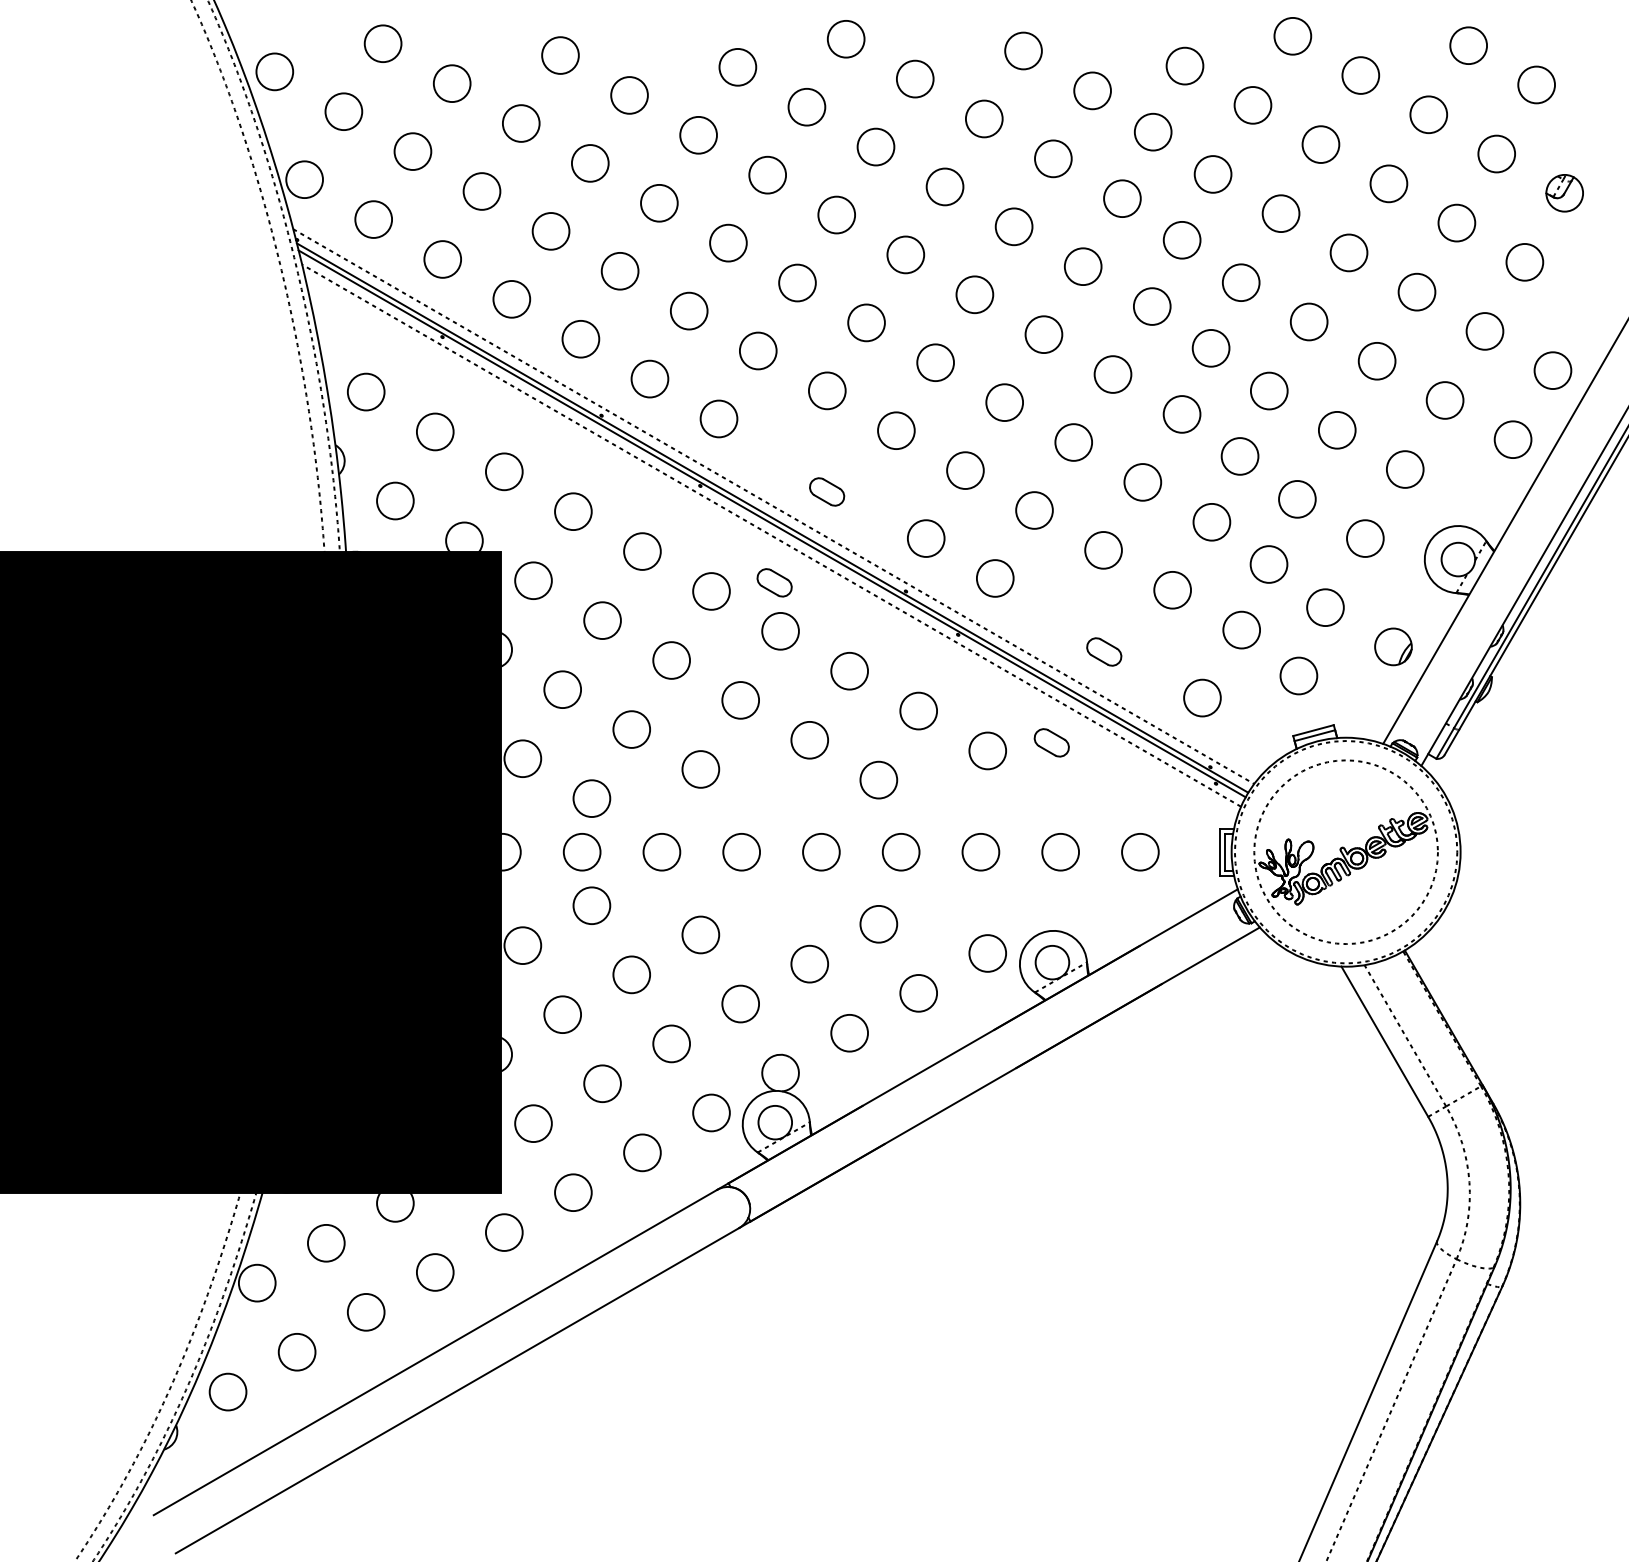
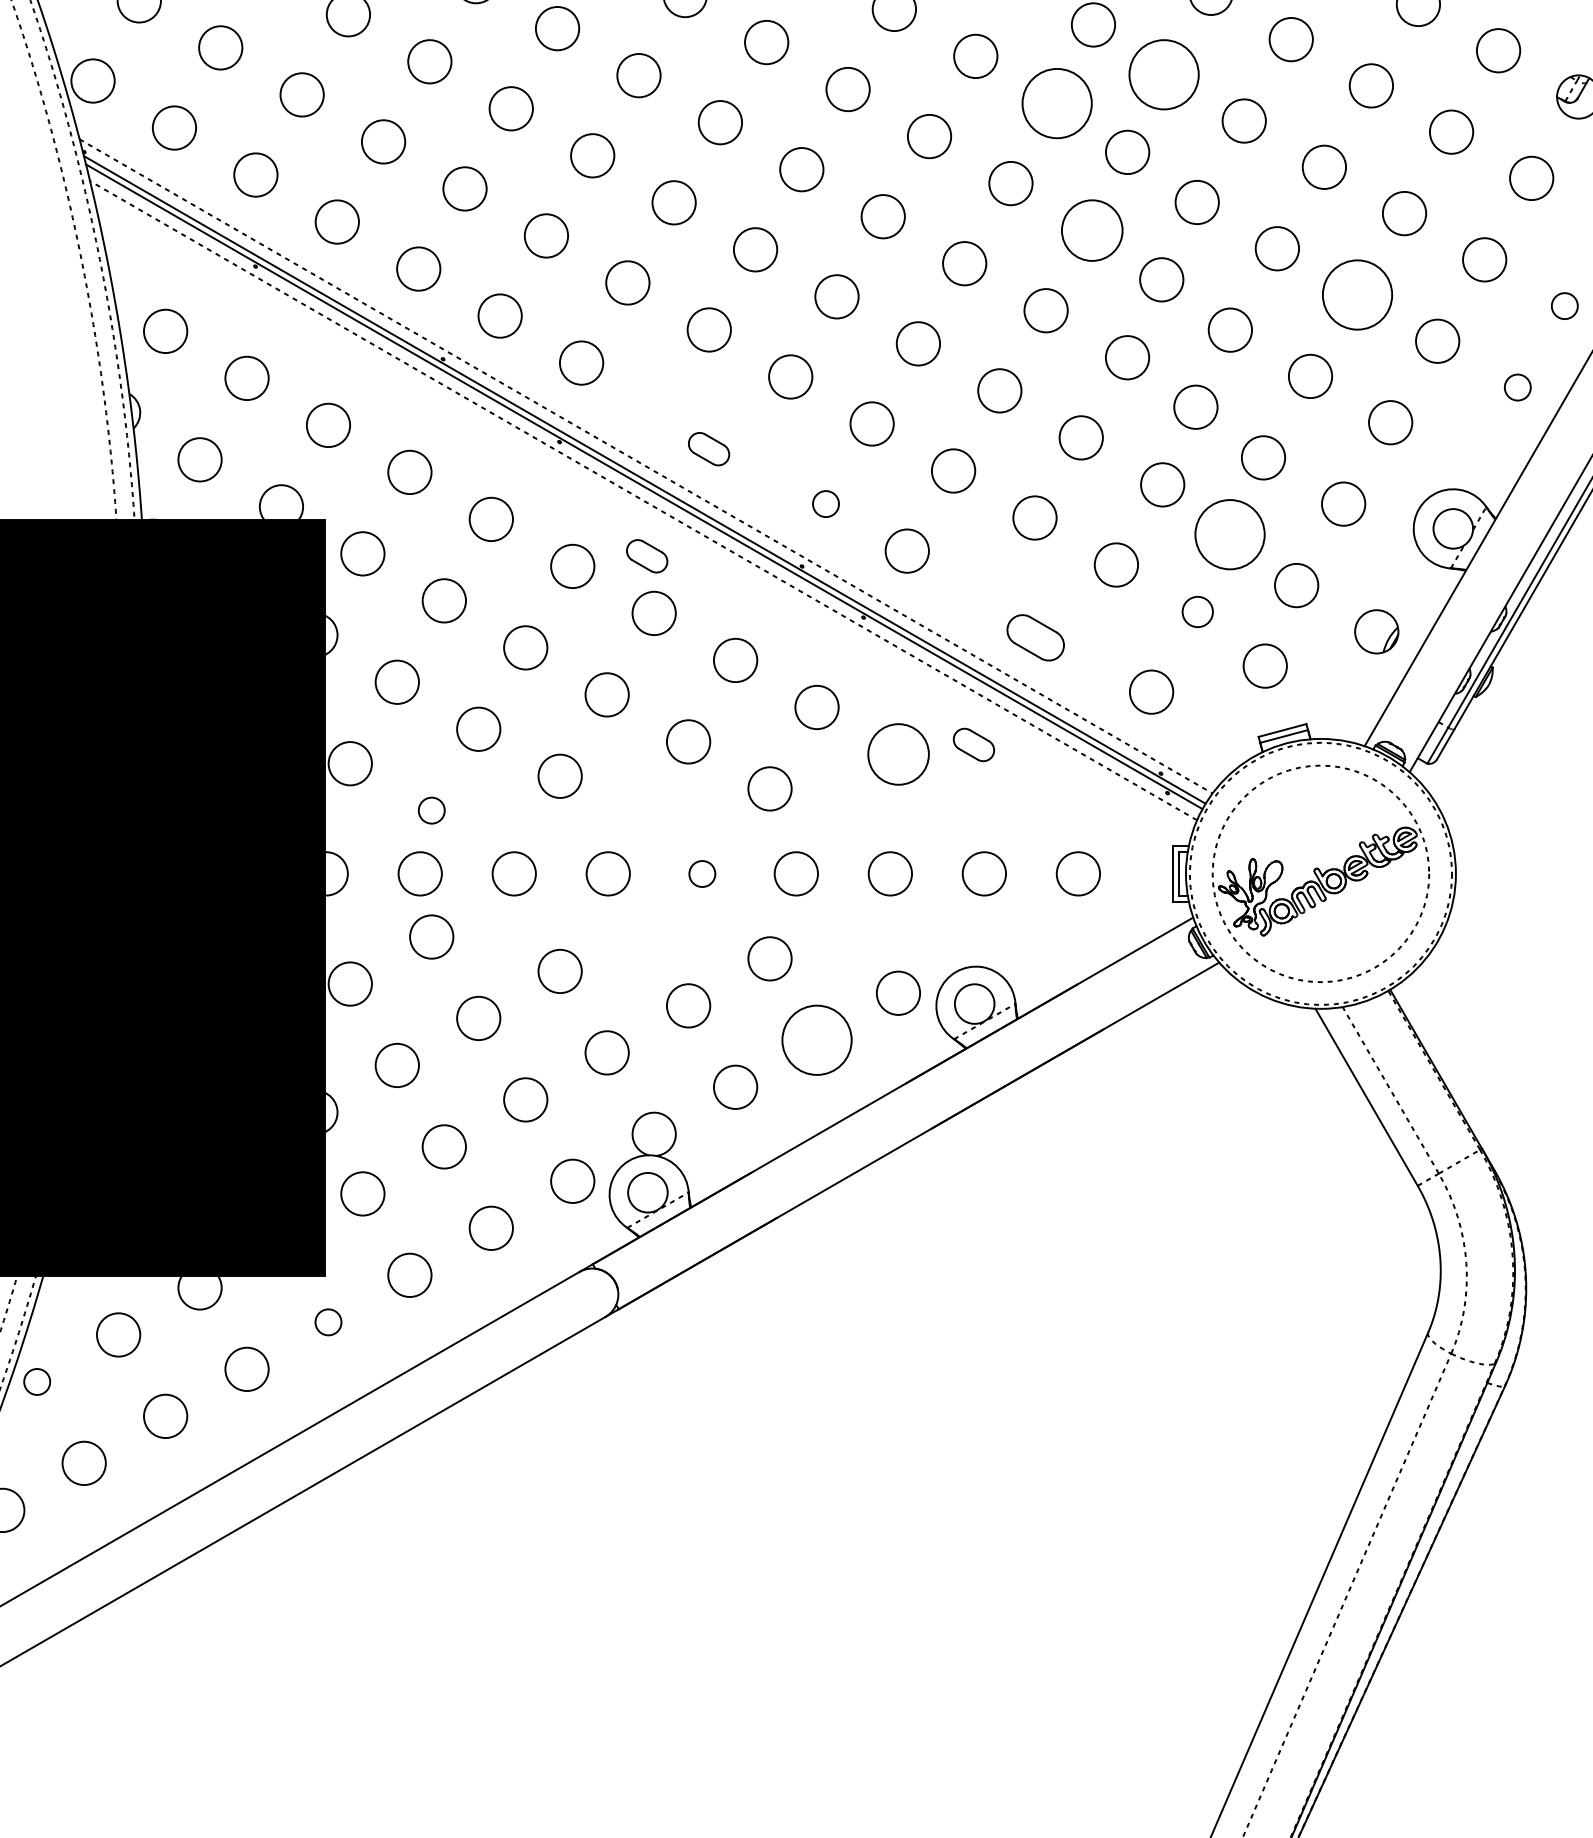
circle: (1212, 174) -> (1163, 74), size x1.6
circle: (1122, 198) -> (1057, 103), size x1.6
circle: (1152, 306) -> (1092, 230), size x1.4
circle: (1376, 360) -> (1356, 294), size x1.6
circle: (1552, 370) -> (1564, 305), size x0.6
circle: (1512, 439) -> (1517, 387), size x0.6
circle: (926, 538) -> (826, 504), size x0.6
circle: (1268, 564) -> (1229, 534), size x1.6
circle: (1241, 629) -> (1197, 611), size x0.7
part: (1104, 651) -> (1036, 637), size x1.4
circle: (987, 750) -> (898, 753), size x1.4
circle: (591, 798) -> (431, 810), size x0.6
circle: (821, 852) -> (702, 874), size x0.6
circle: (918, 993) -> (816, 1040), size x1.6
circle: (503, 1232) -> (327, 1322), size x0.6
circle: (256, 1282) -> (36, 1381), size x0.6

